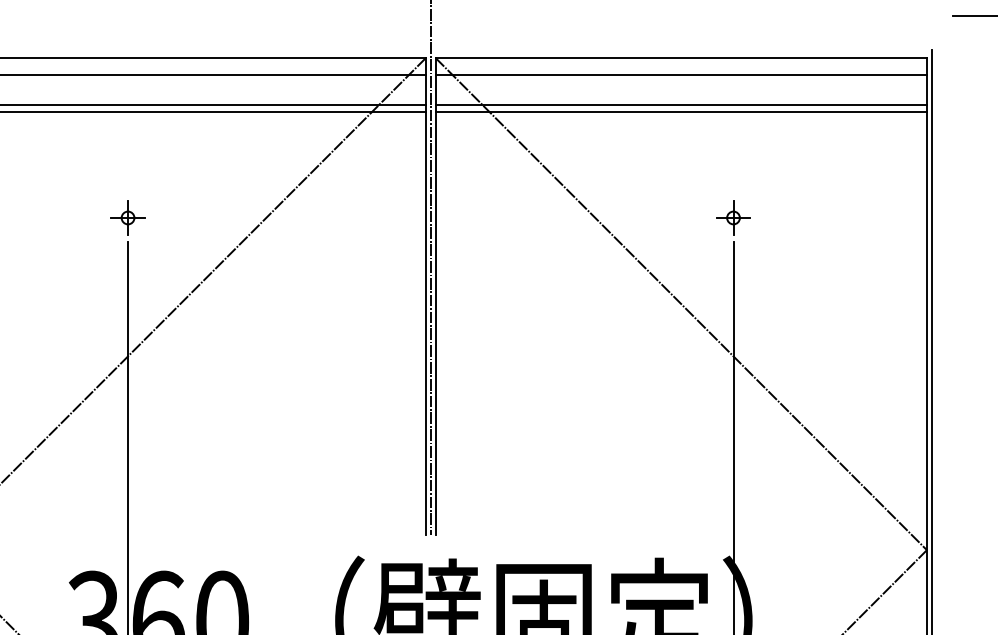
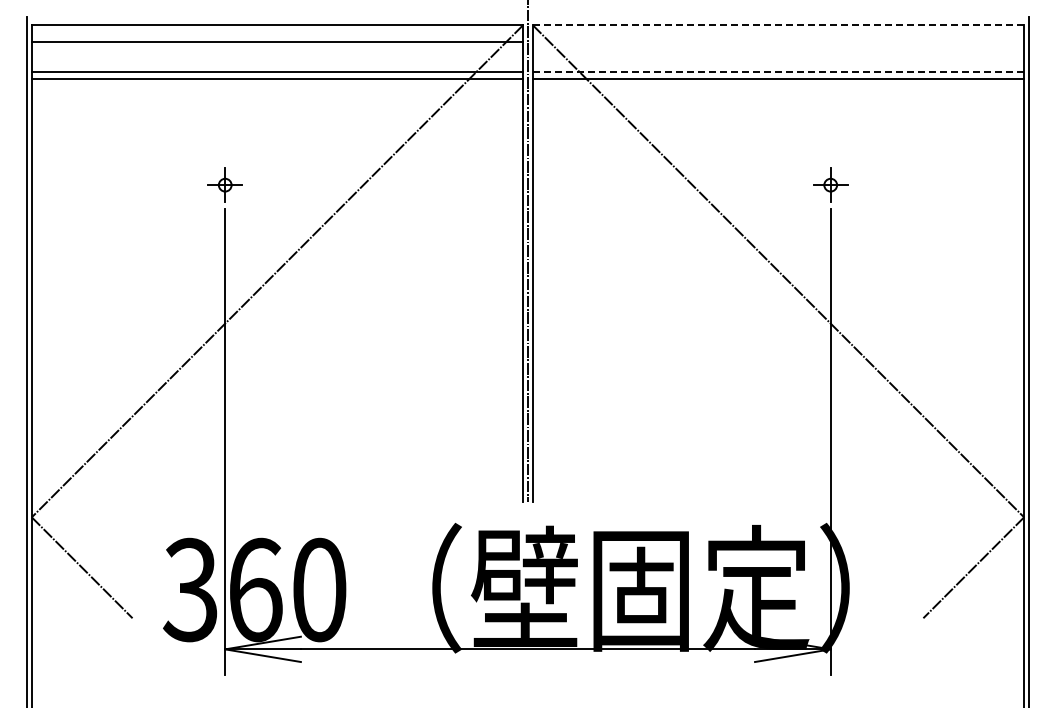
line: (681, 58) -> (778, 25), solid -> dashed
line: (681, 75) -> (778, 42), removed
line: (681, 105) -> (778, 72), solid -> dashed

